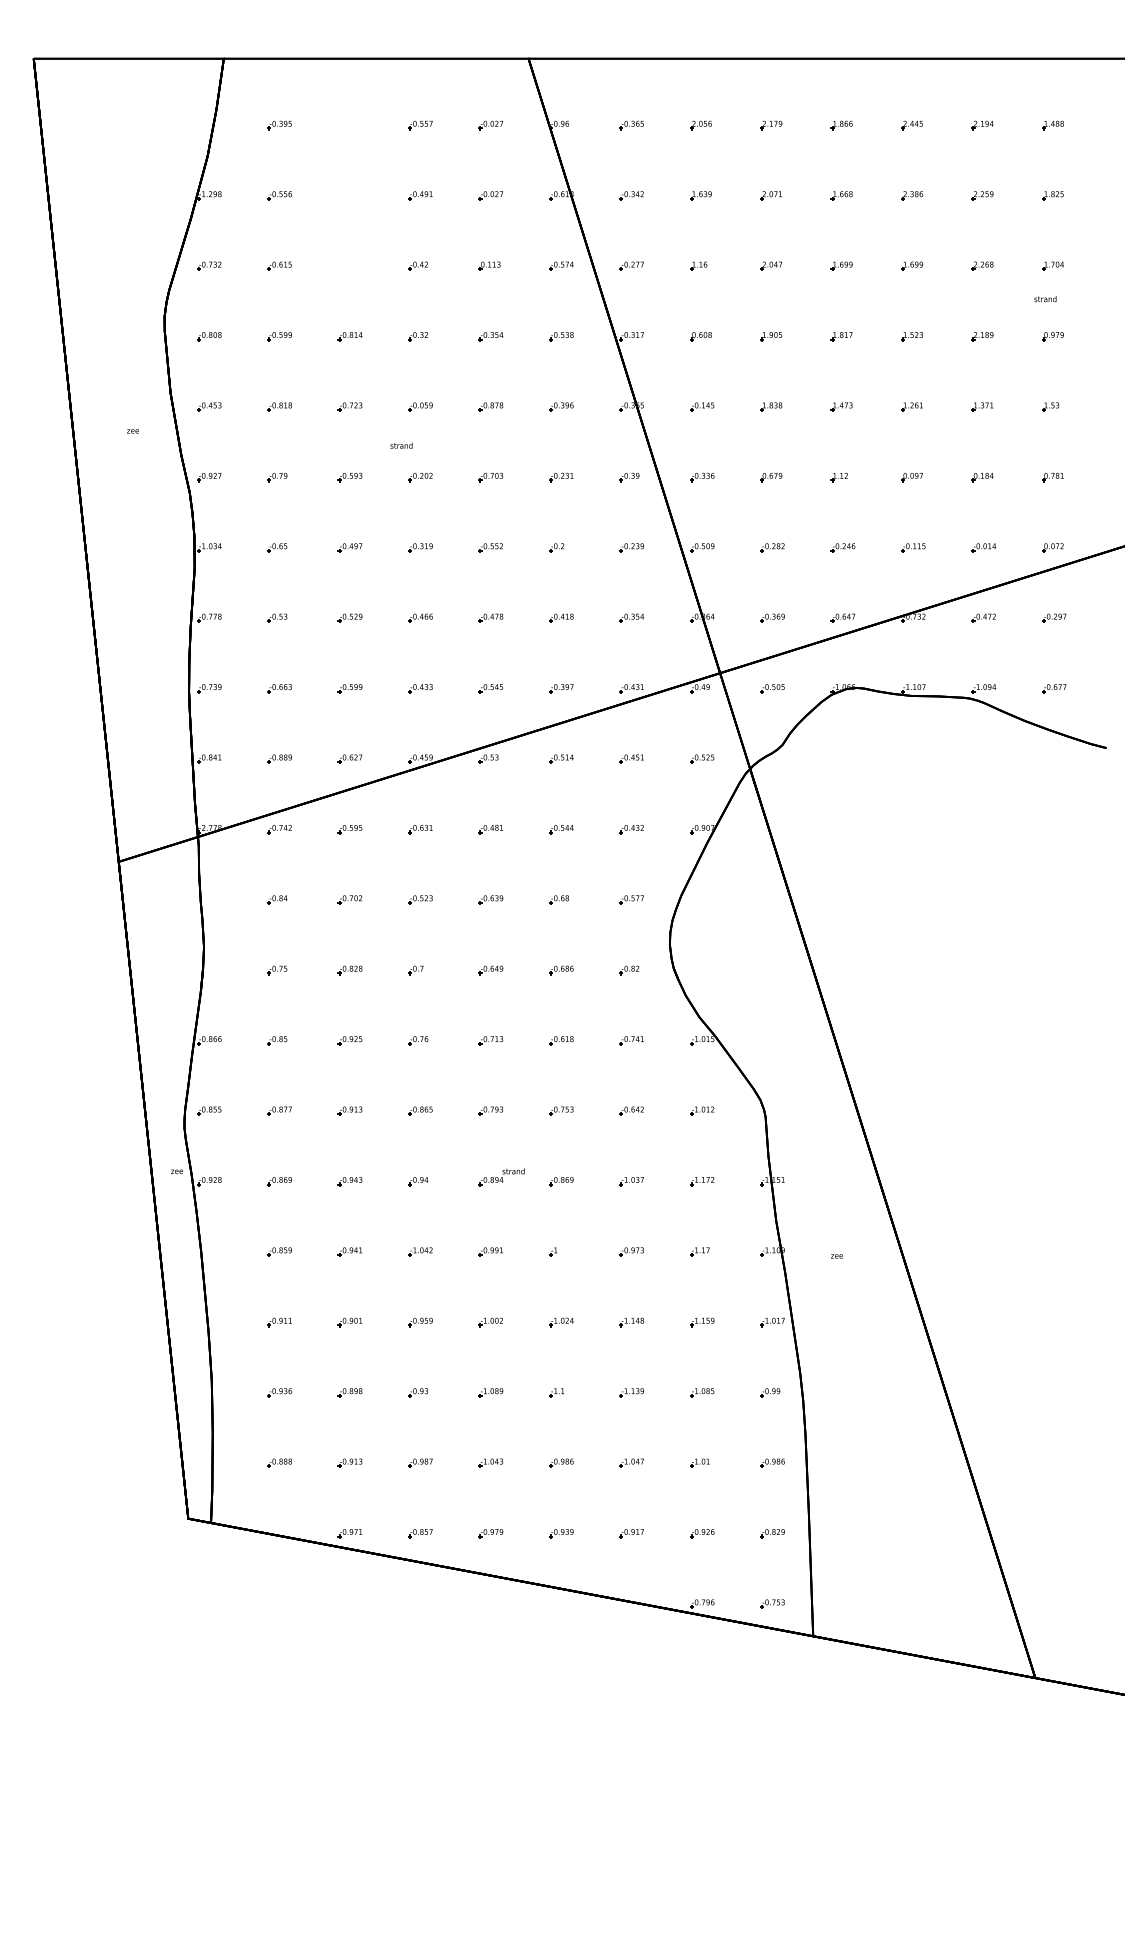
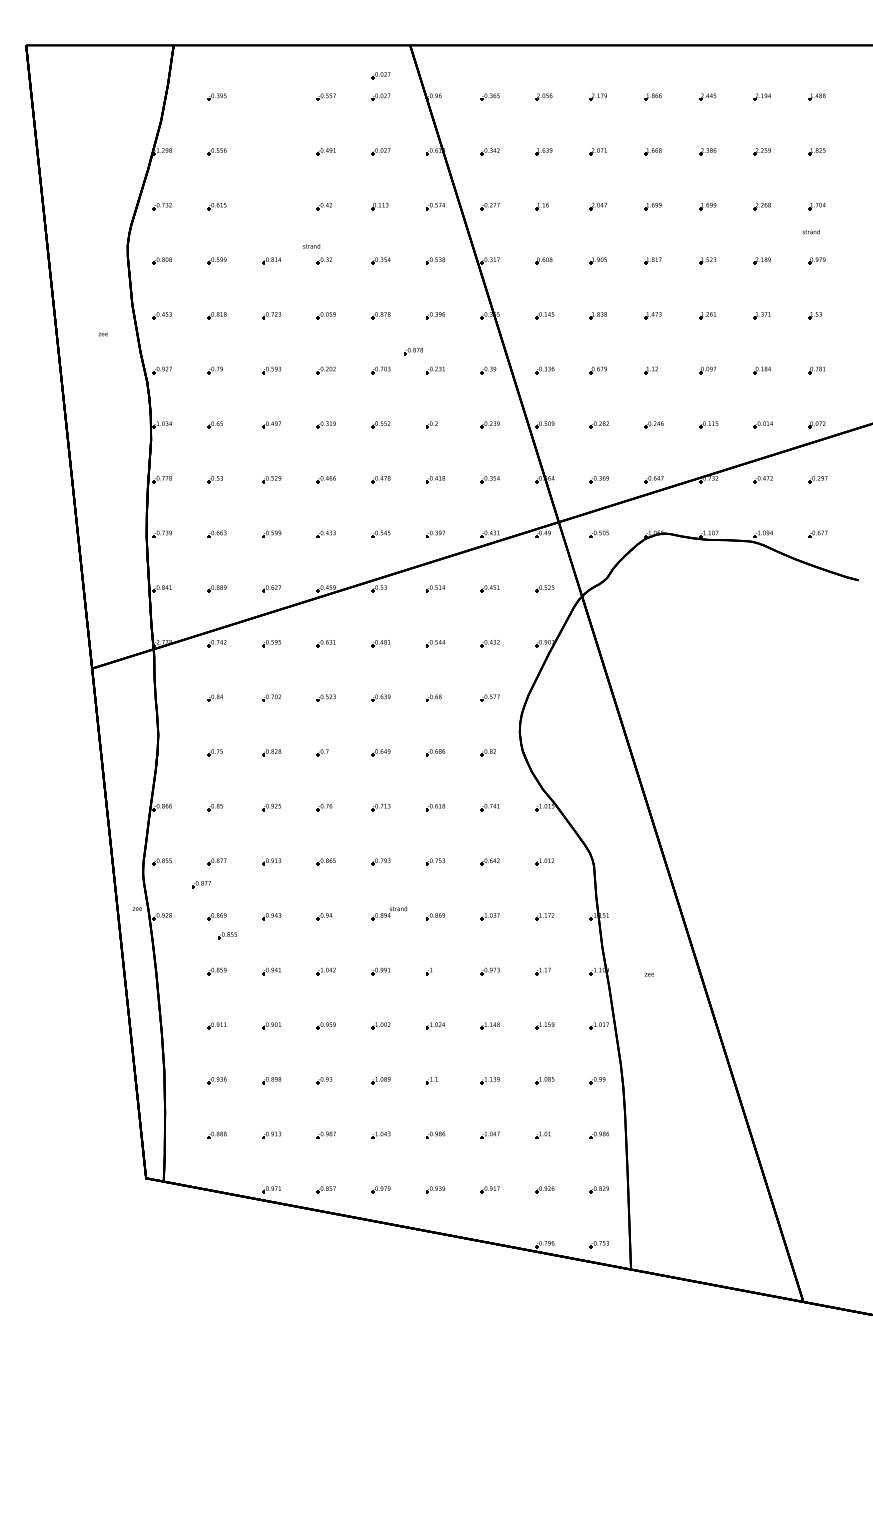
part: (490, 97) -> (380, 75), added
text: (401, 445) -> (311, 246), moved
part: (532, 452) -> (413, 350), added
part: (259, 1139) -> (201, 884), added
part: (293, 1205) -> (227, 935), added

